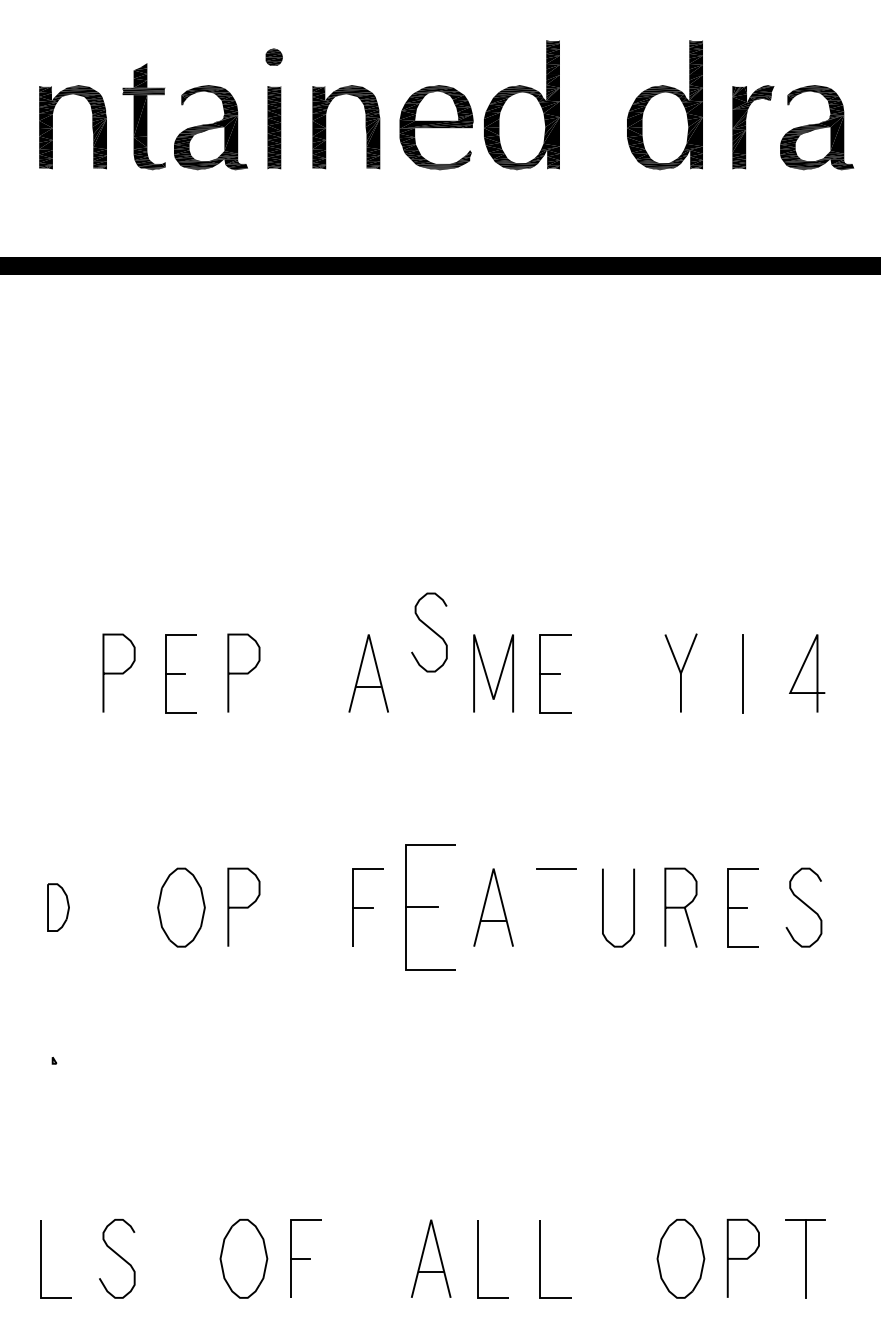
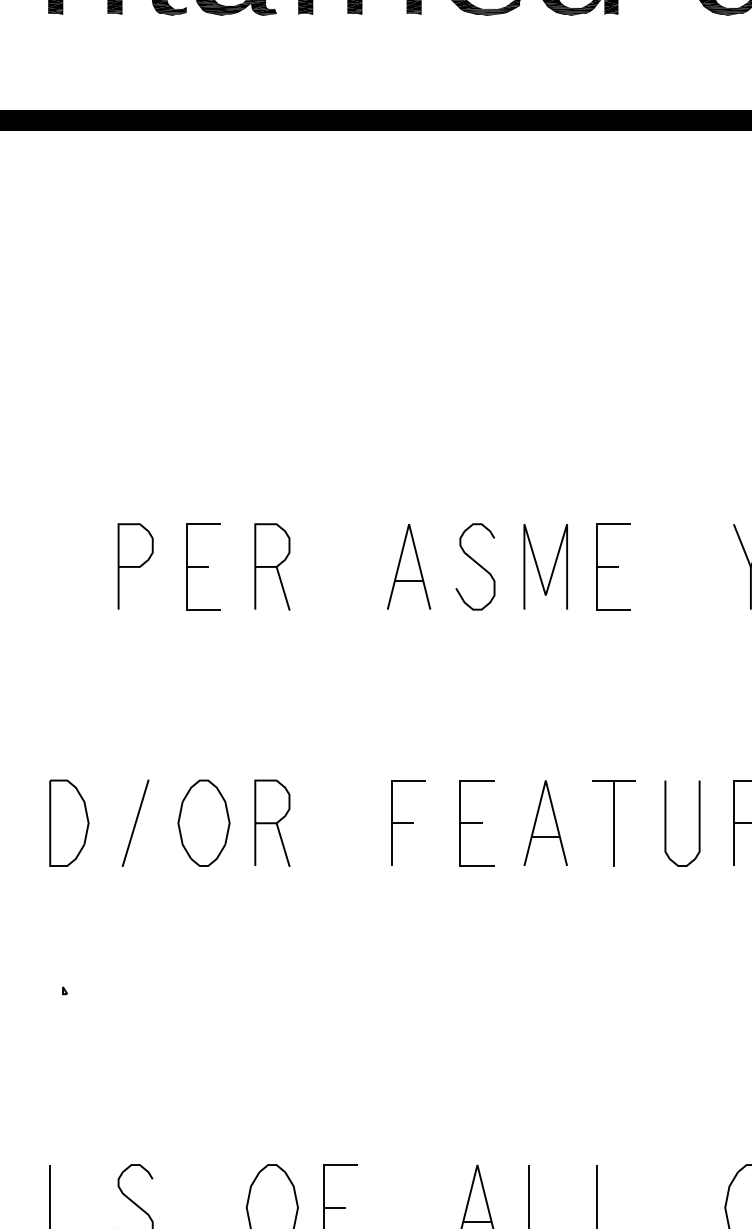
curve: (431, 630) -> (477, 564), moved
line: (253, 692) -> (282, 587), added
part: (58, 907) -> (69, 823), size x1.67
line: (118, 907) -> (135, 823), added
part: (430, 907) -> (476, 823), size x0.62
line: (556, 907) -> (614, 823), added
line: (253, 926) -> (282, 843), added

